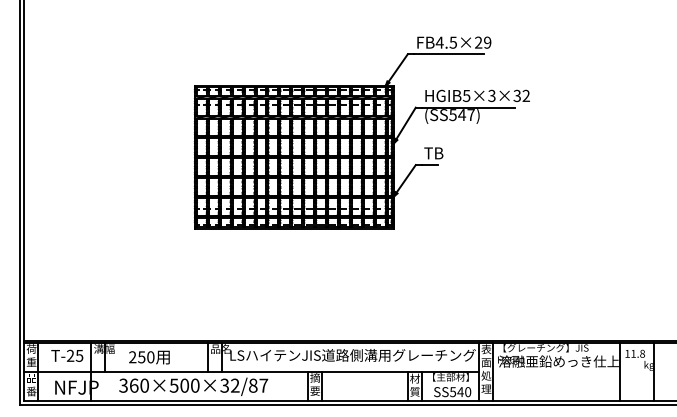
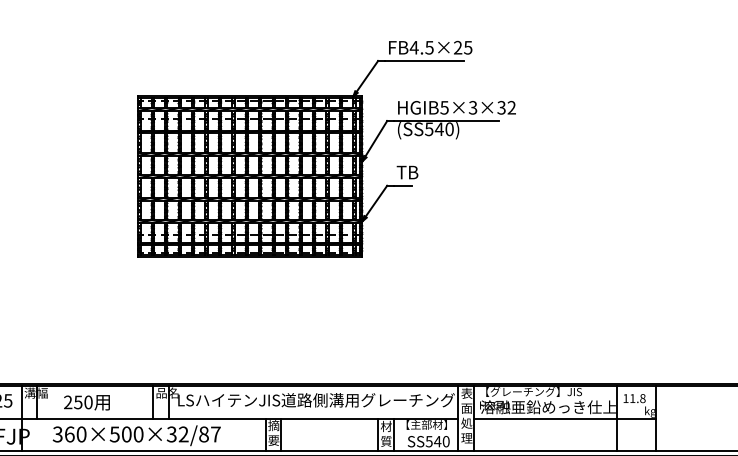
text: (487, 42) -> (468, 47), FB4.5×29 -> FB4.5×25
text: (470, 115) -> (448, 129), (SS547) -> (SS540)
line: (572, 371) -> (563, 418), added

